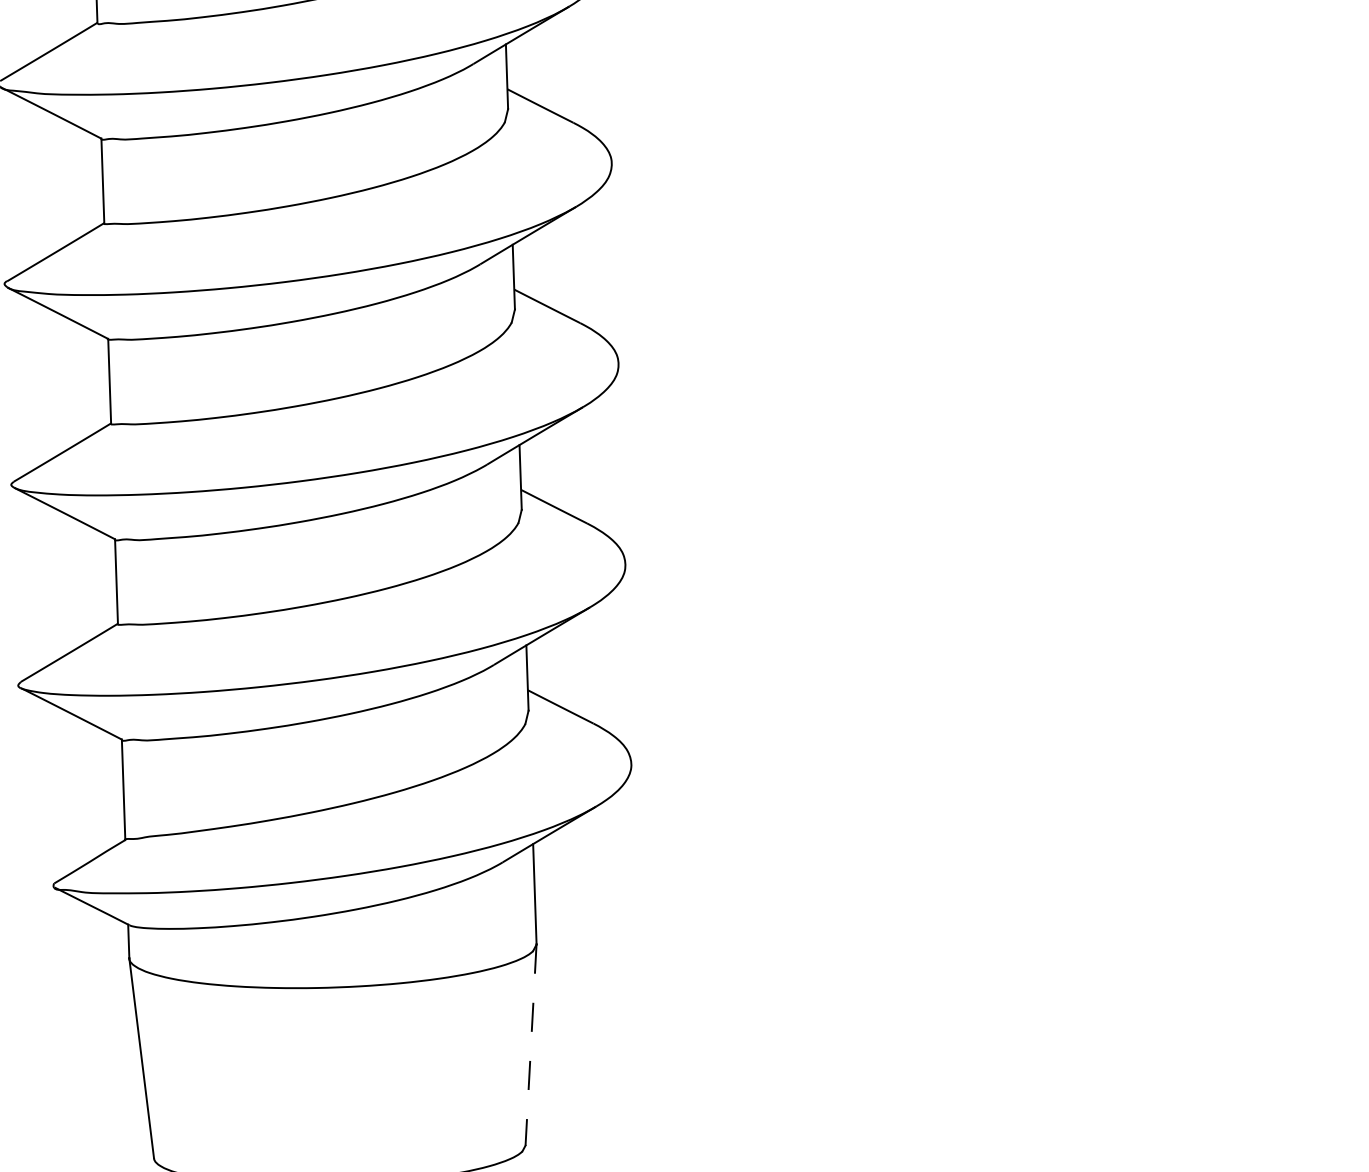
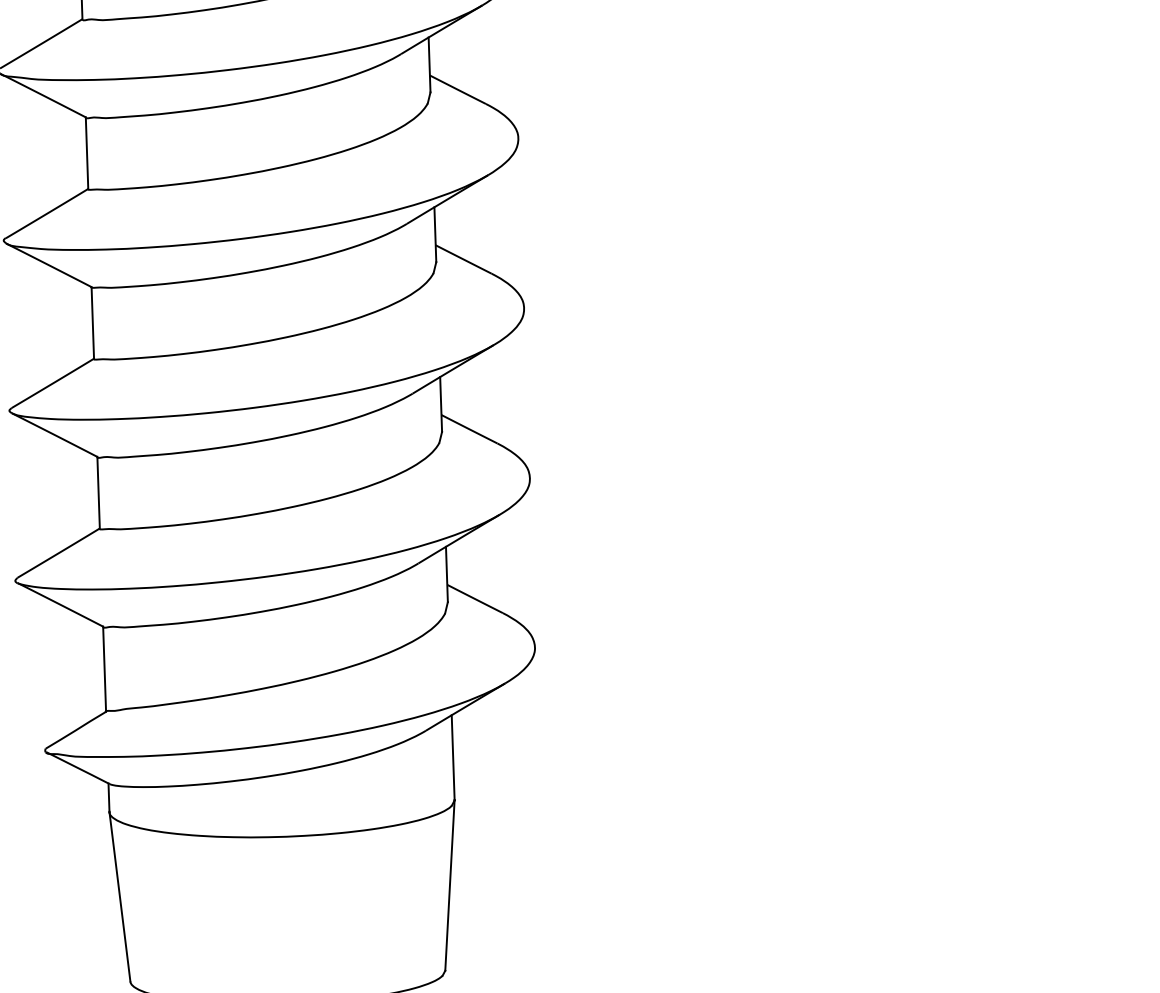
line: (530, 1046) -> (449, 886), dashed -> solid

